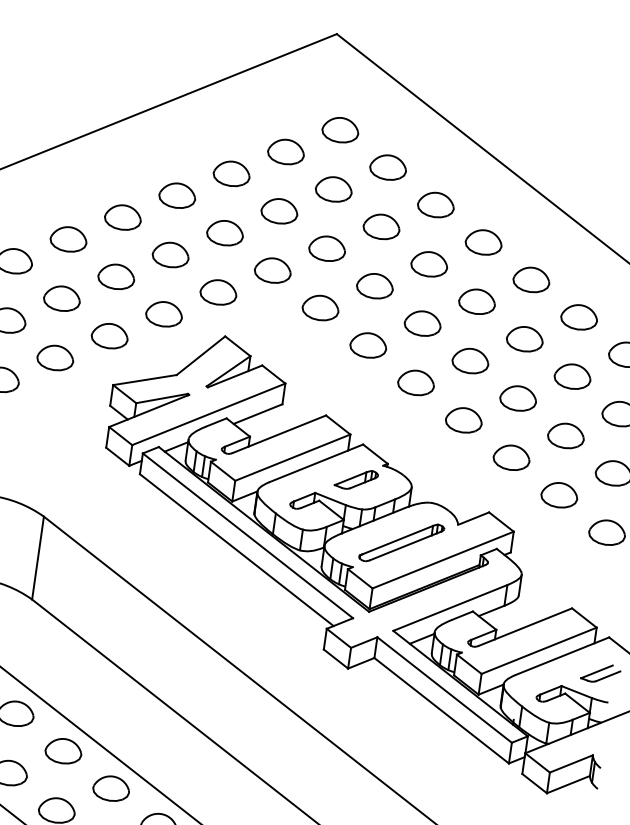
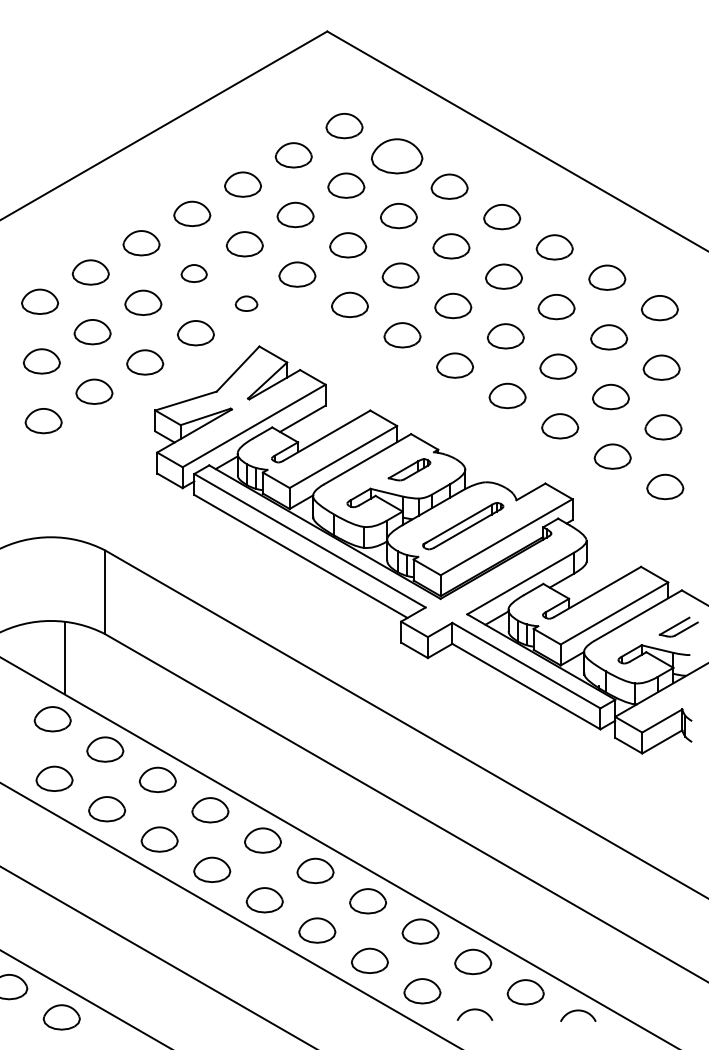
part: (387, 167) -> (396, 156), size x1.4
part: (171, 254) -> (194, 273), size x0.7
part: (218, 292) -> (246, 303), size x0.6

